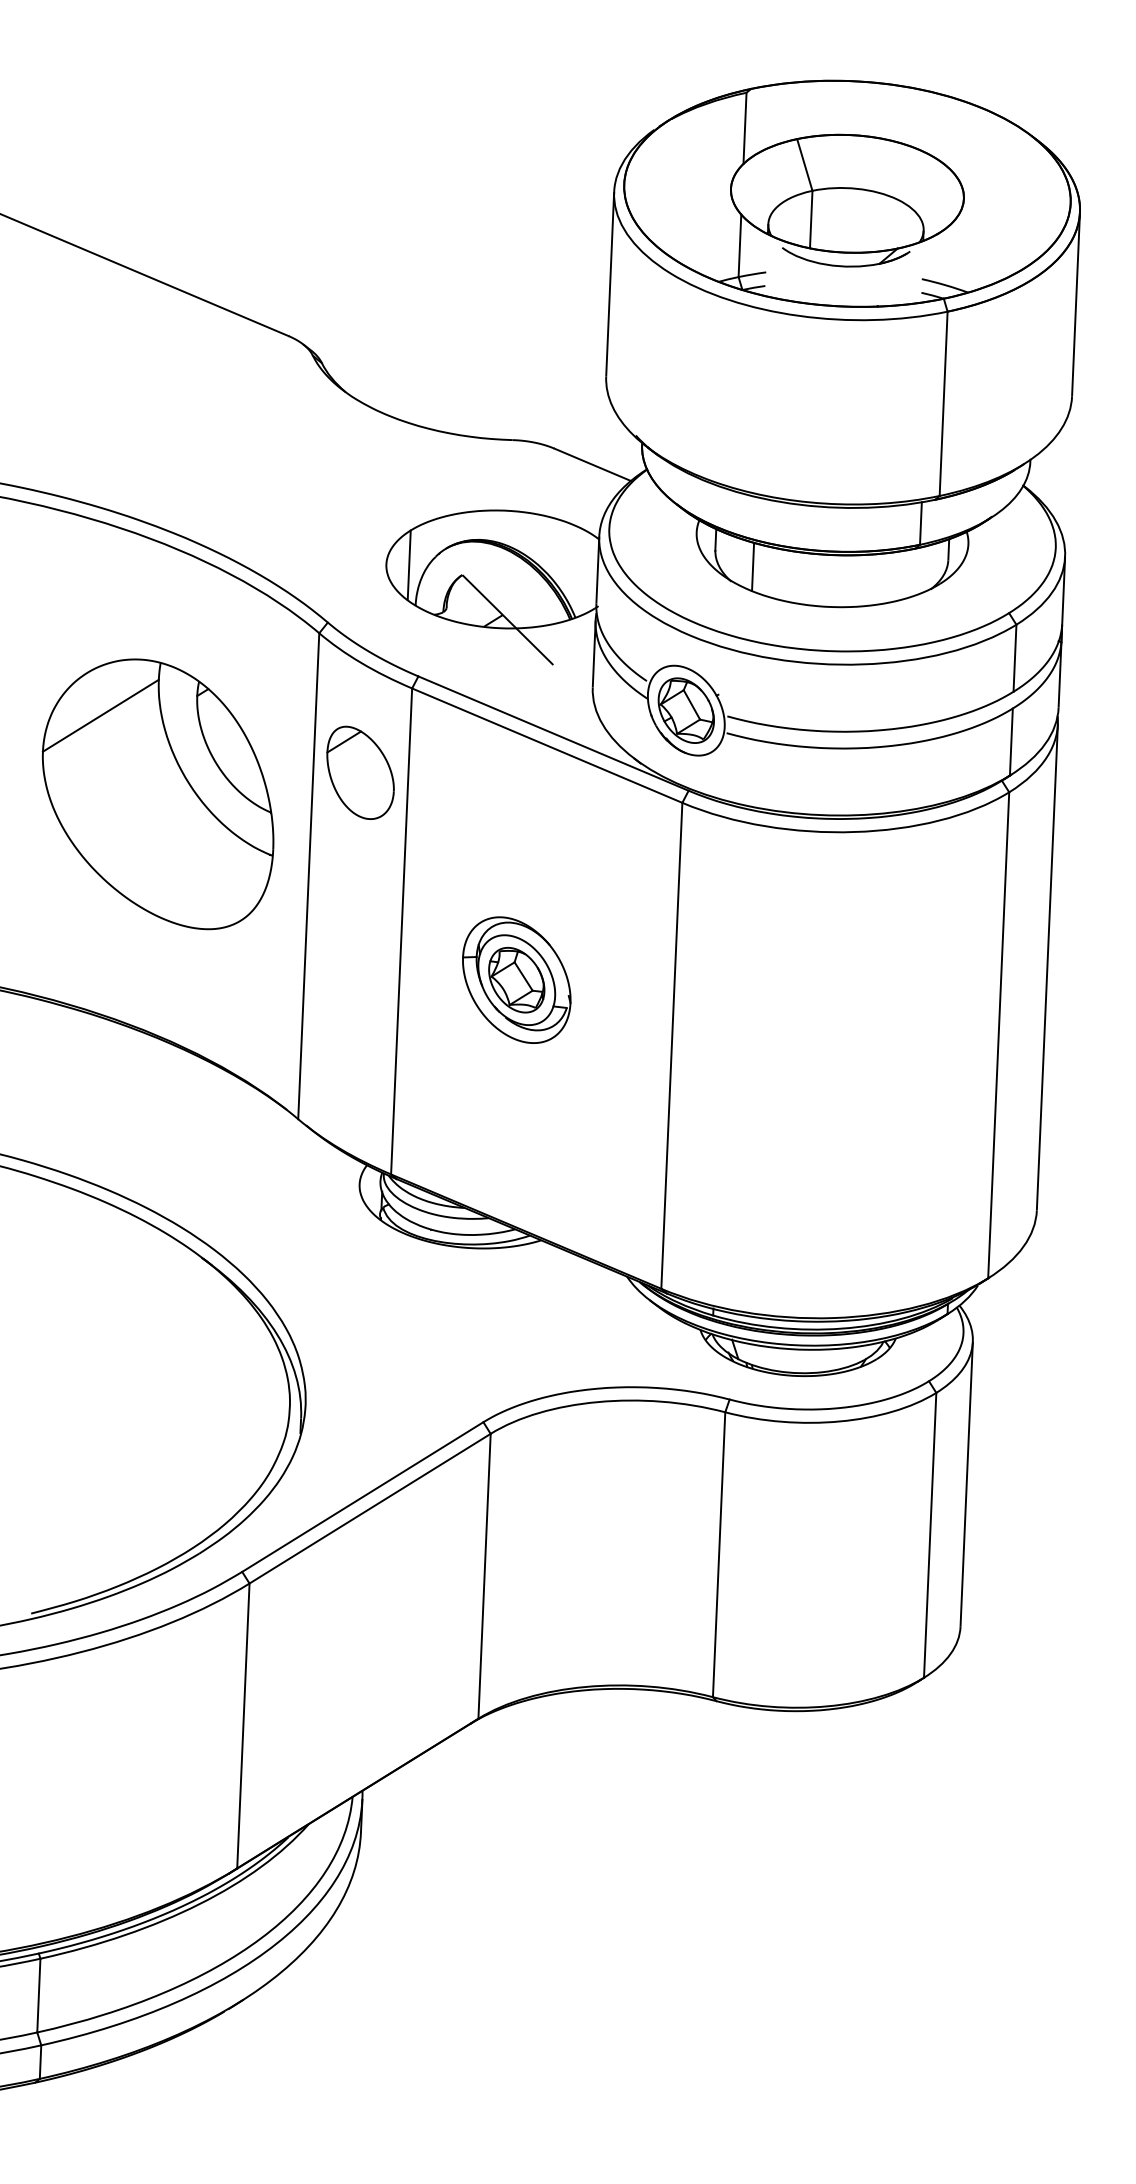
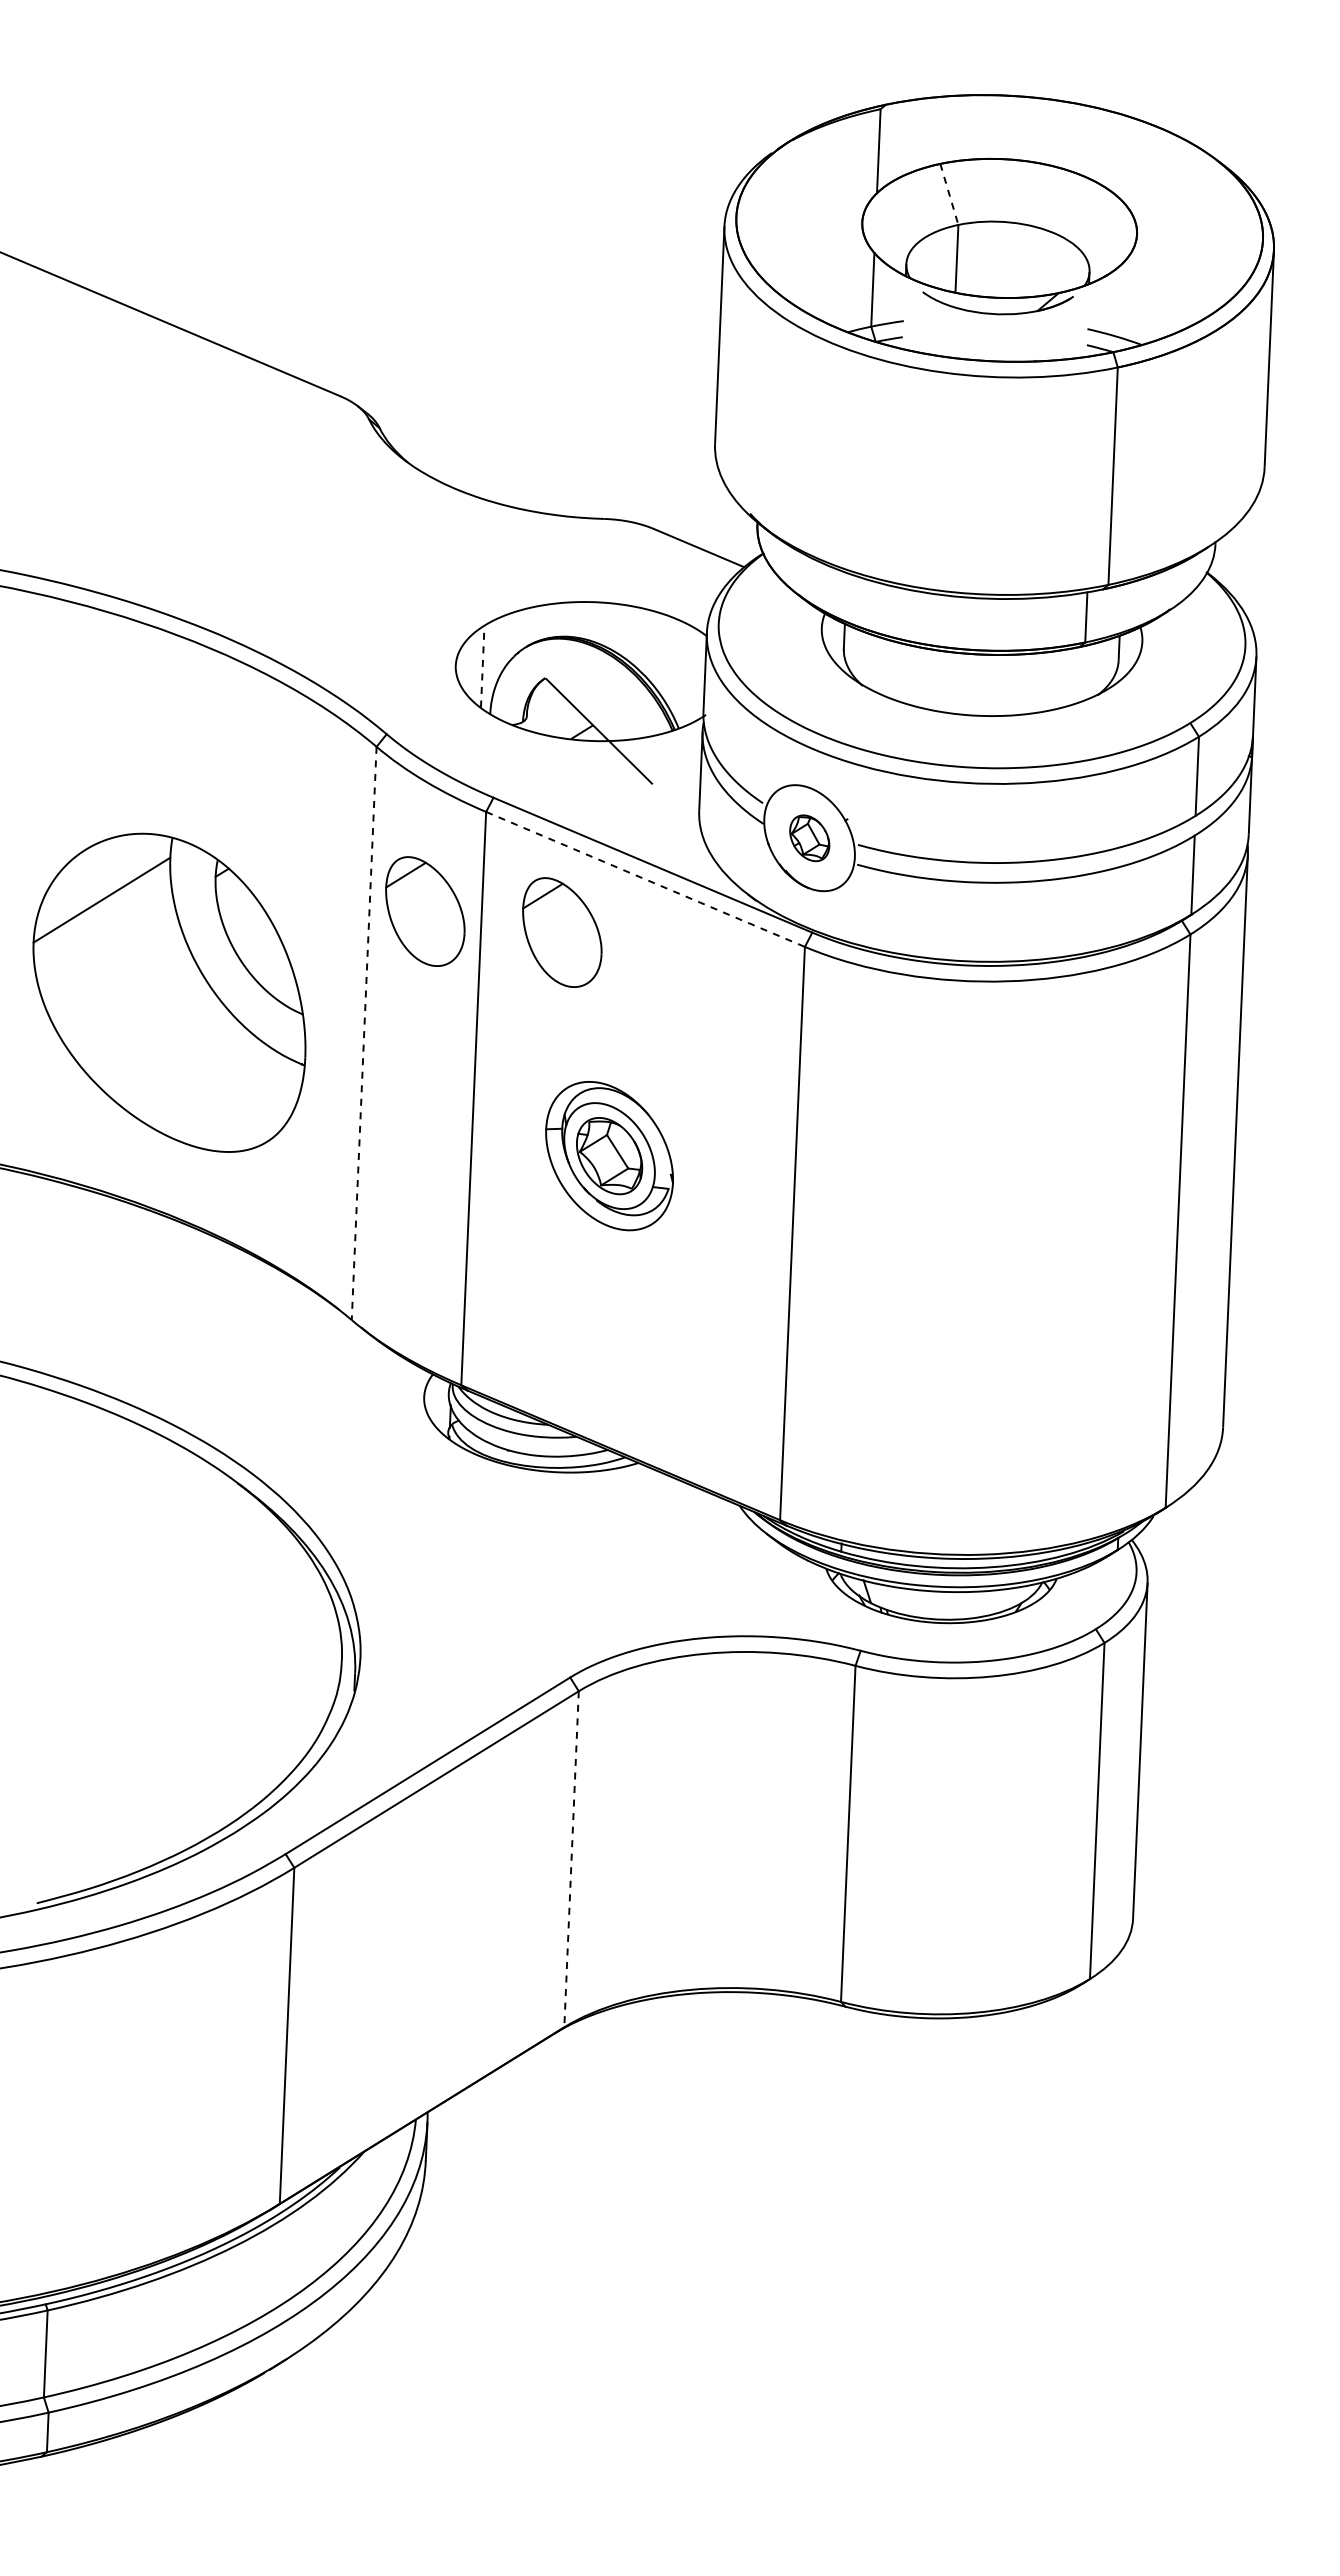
line: (804, 165) -> (949, 194), solid -> dashed
line: (409, 565) -> (482, 666), solid -> dashed
line: (753, 566) -> (888, 668), removed
part: (686, 710) -> (809, 838), size x0.6
line: (547, 745) -> (645, 879), solid -> dashed
part: (476, 790) -> (562, 932), added
part: (158, 794) -> (169, 992), moved
line: (309, 876) -> (364, 1033), solid -> dashed
line: (484, 1576) -> (571, 1859), solid -> dashed

